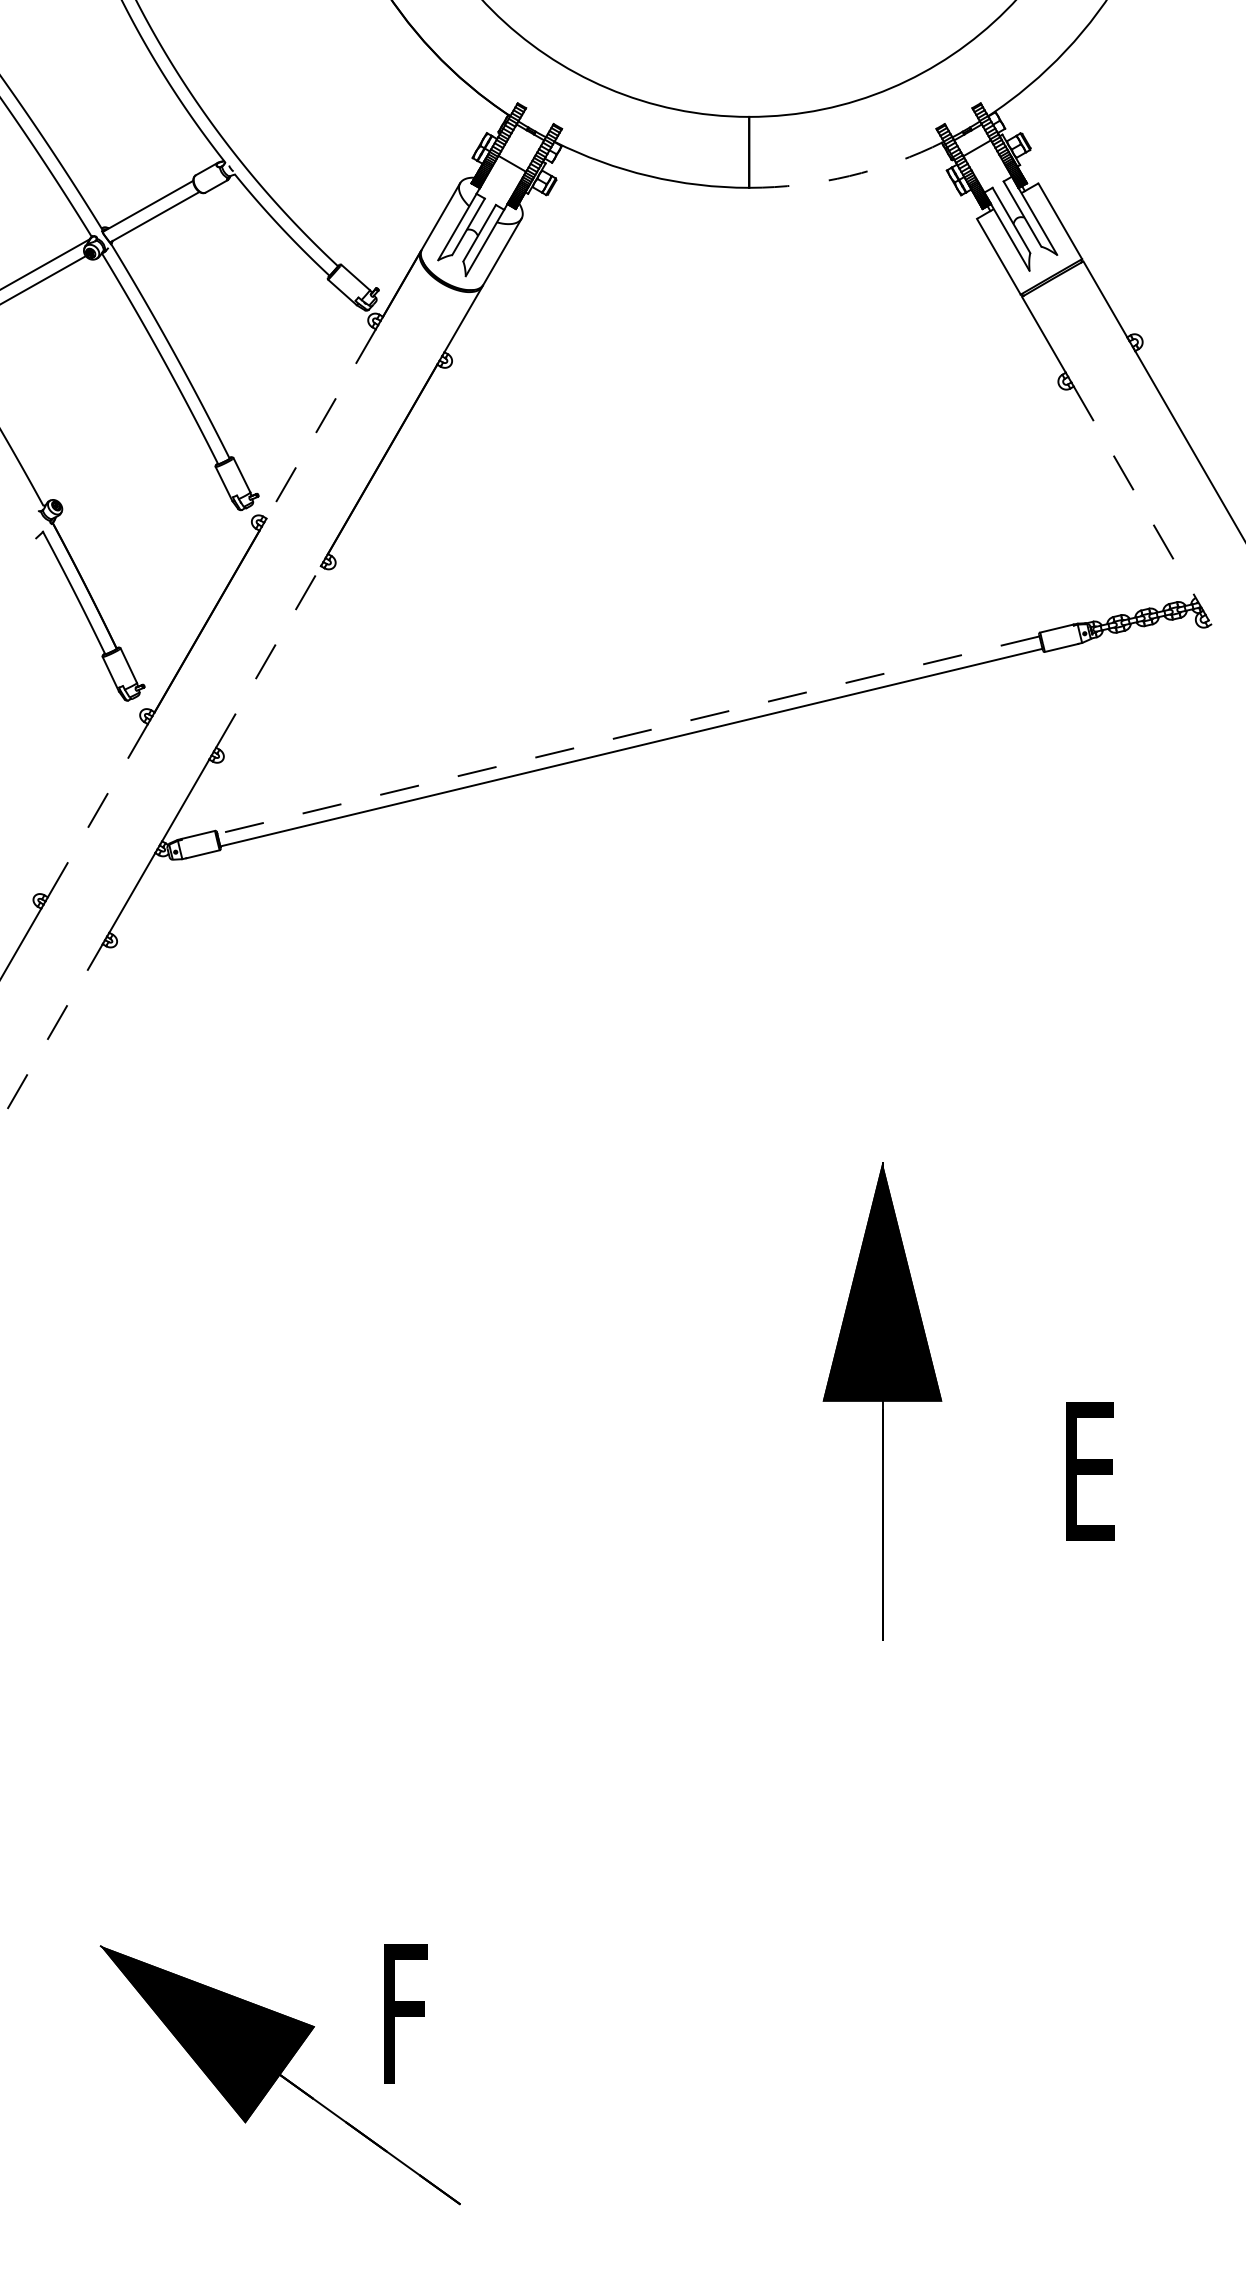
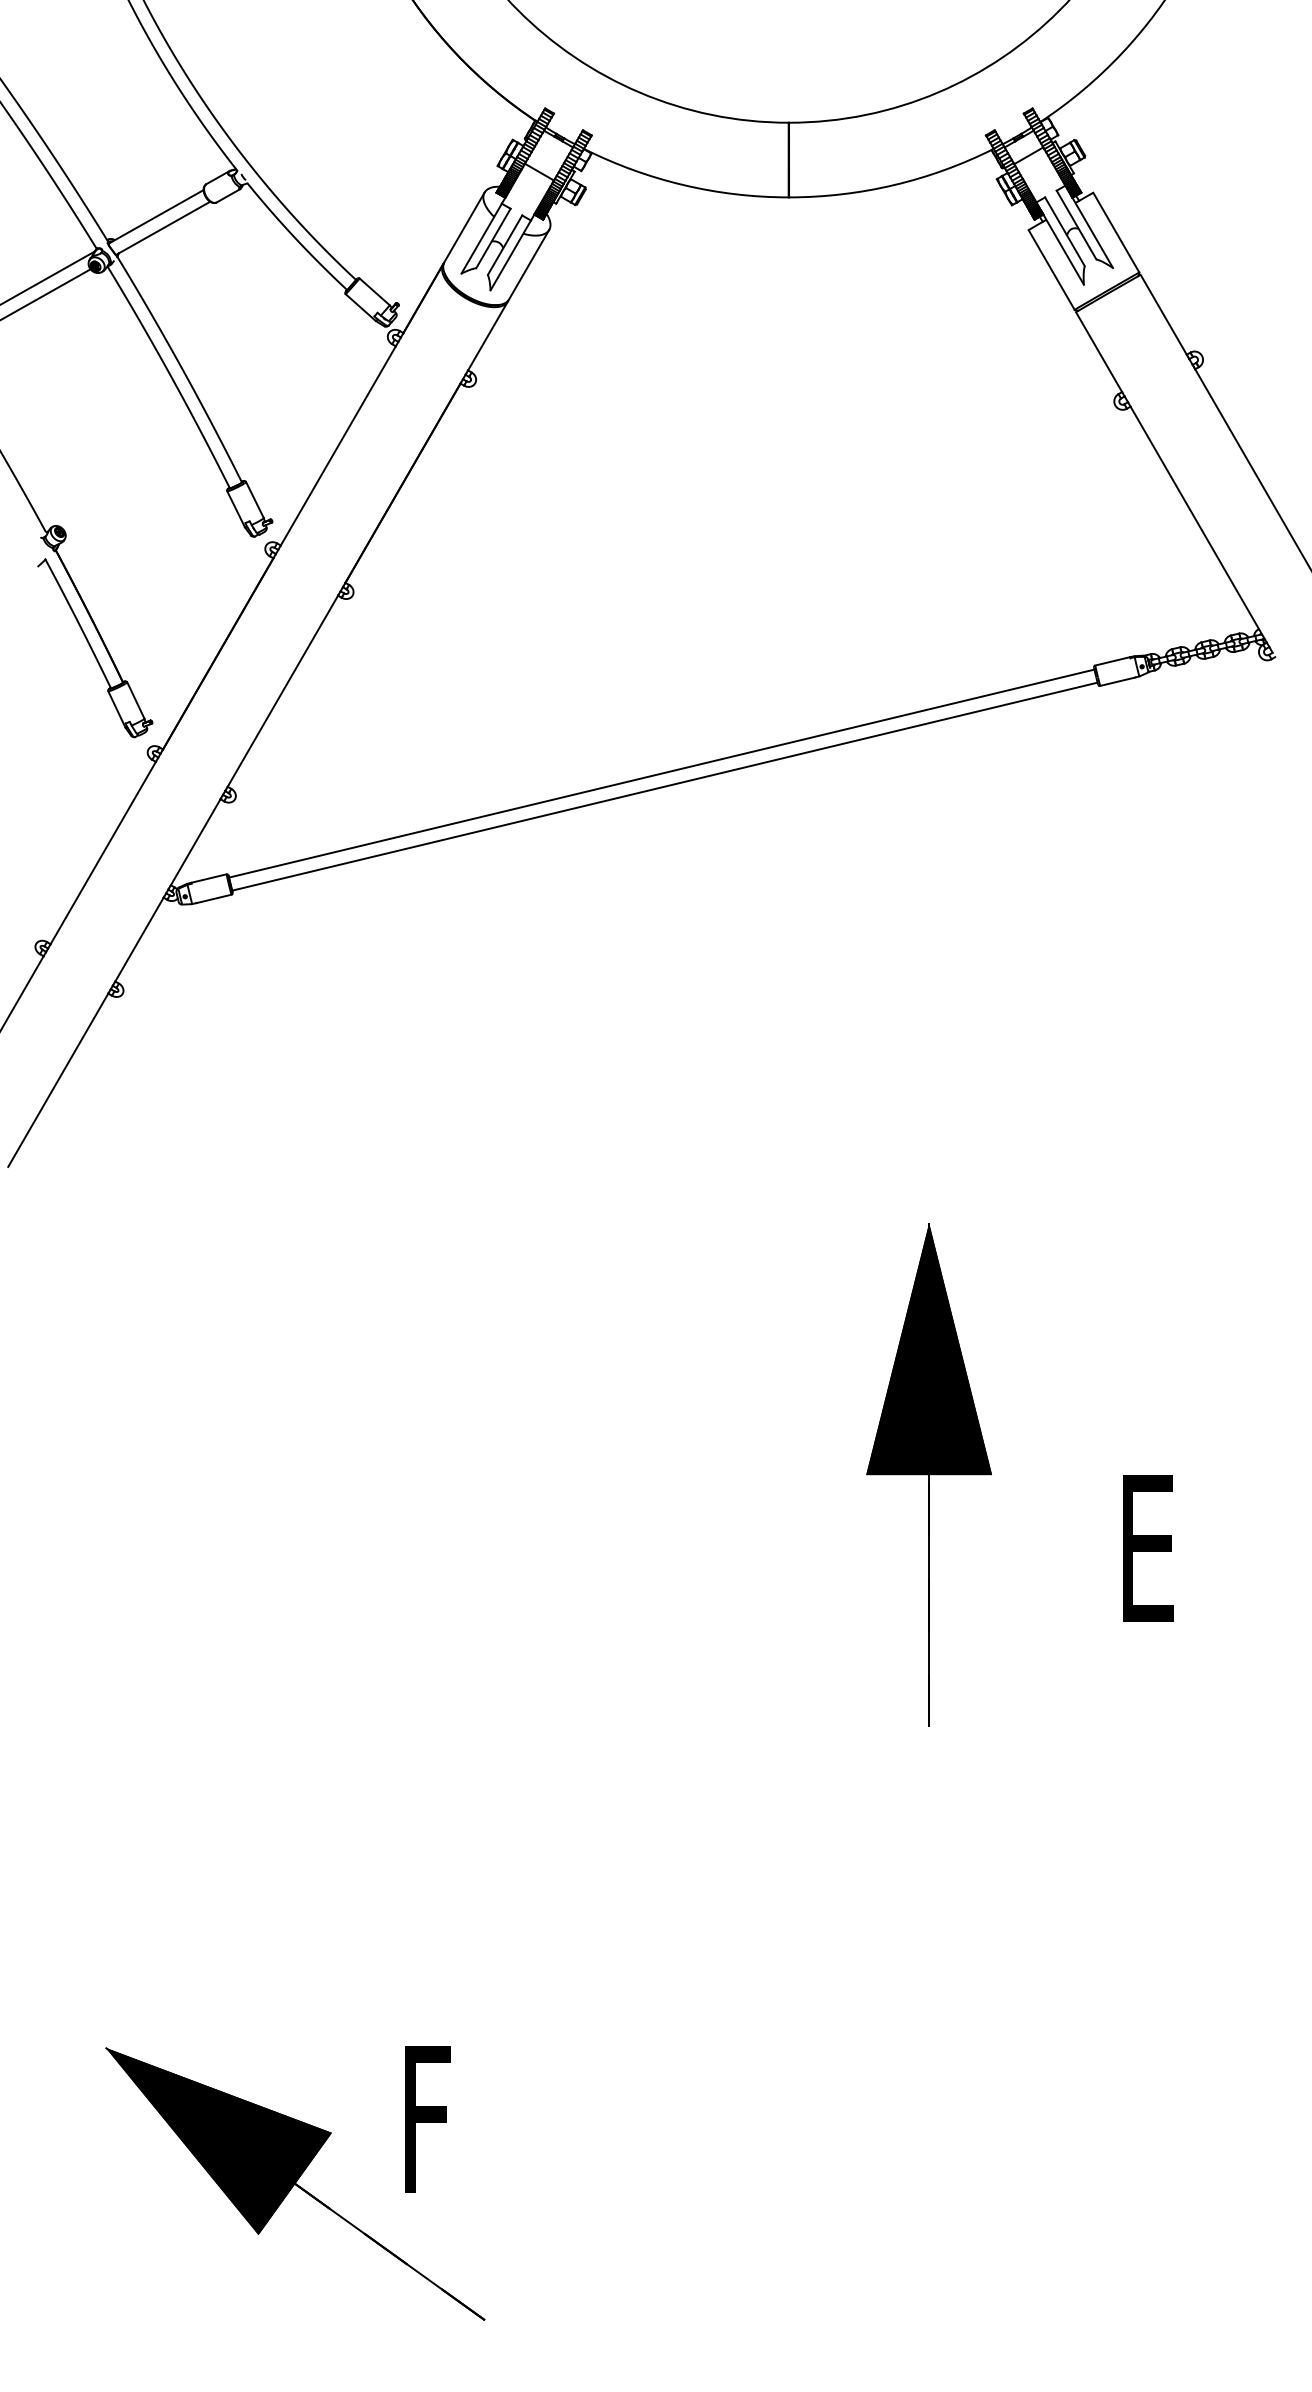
arc: (849, 176) -> (894, 185), dashed -> solid
line: (320, 424) -> (337, 446), dashed -> solid
line: (1138, 499) -> (1198, 525), dashed -> solid
line: (268, 657) -> (282, 691), dashed -> solid
line: (628, 735) -> (661, 773), dashed -> solid
line: (98, 811) -> (103, 853), dashed -> solid
line: (55, 1025) -> (58, 1079), dashed -> solid

